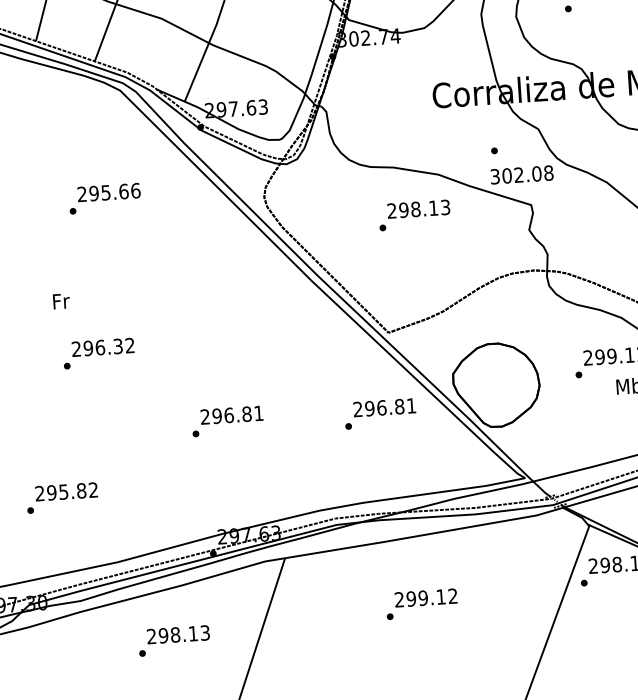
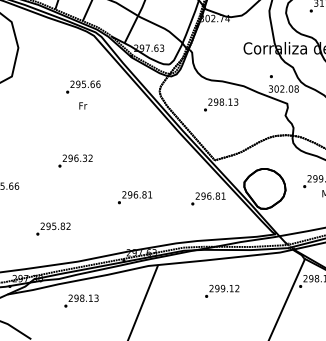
text: (415, 214) -> (221, 104), moved
text: (61, 300) -> (83, 105), moved
text: (174, 639) -> (81, 300), moved

